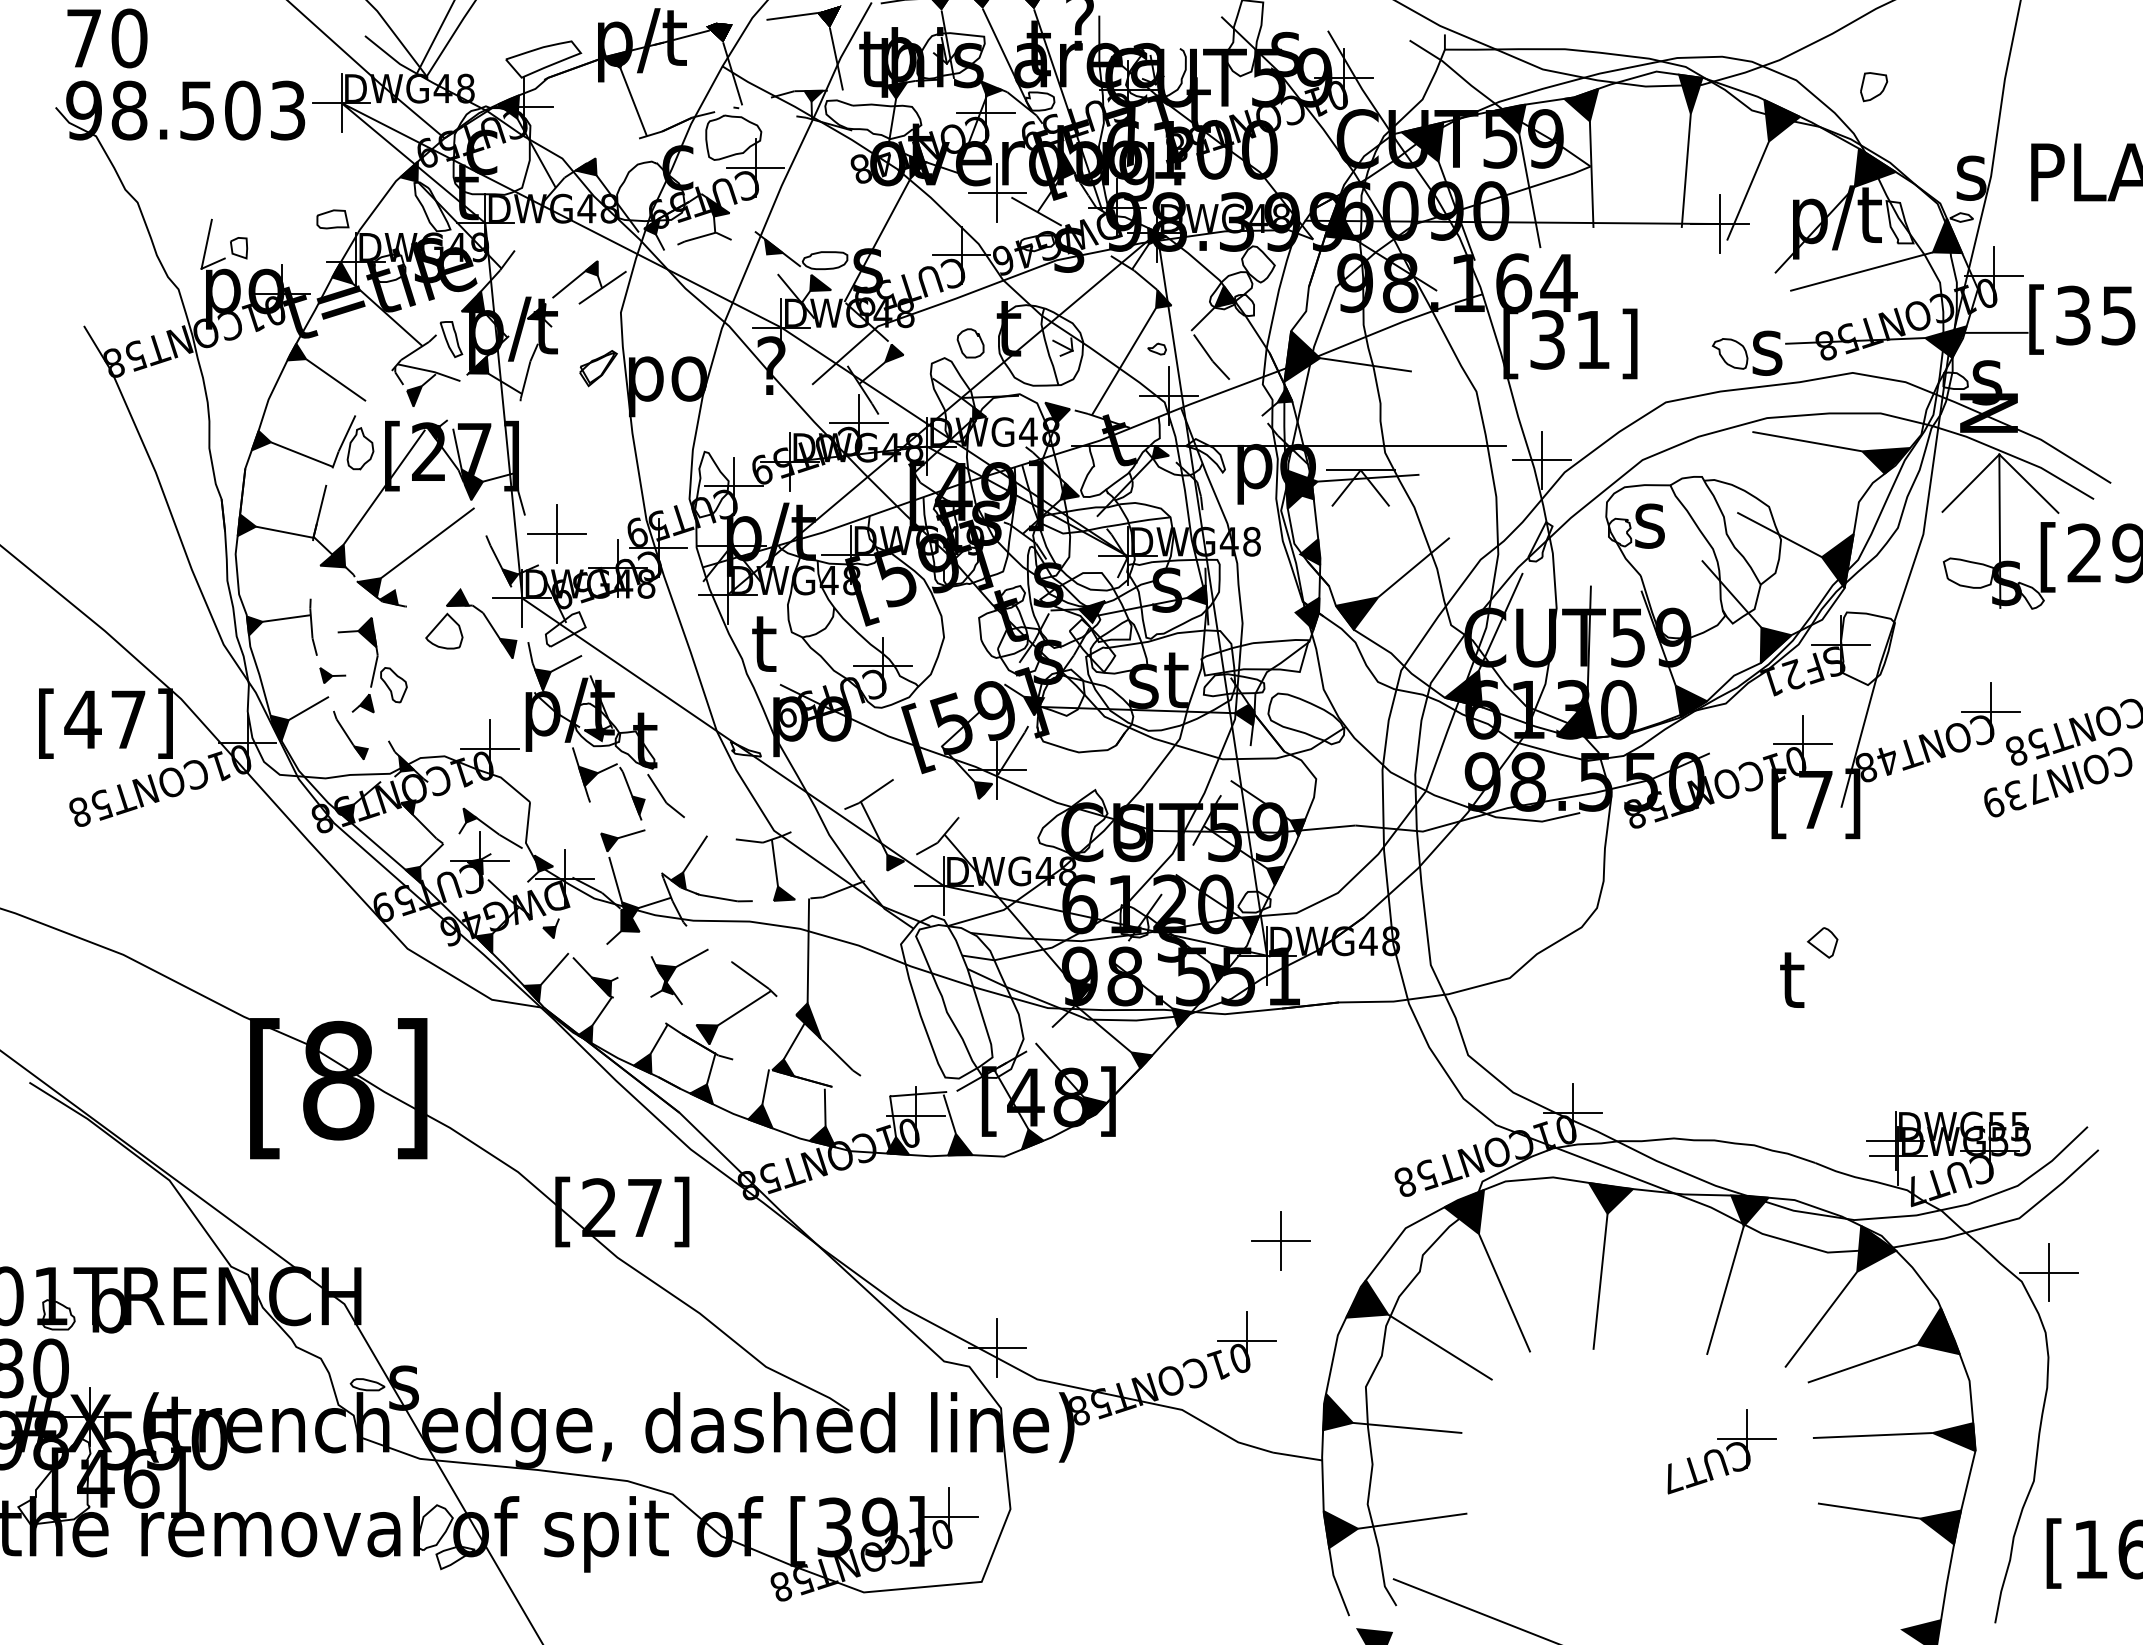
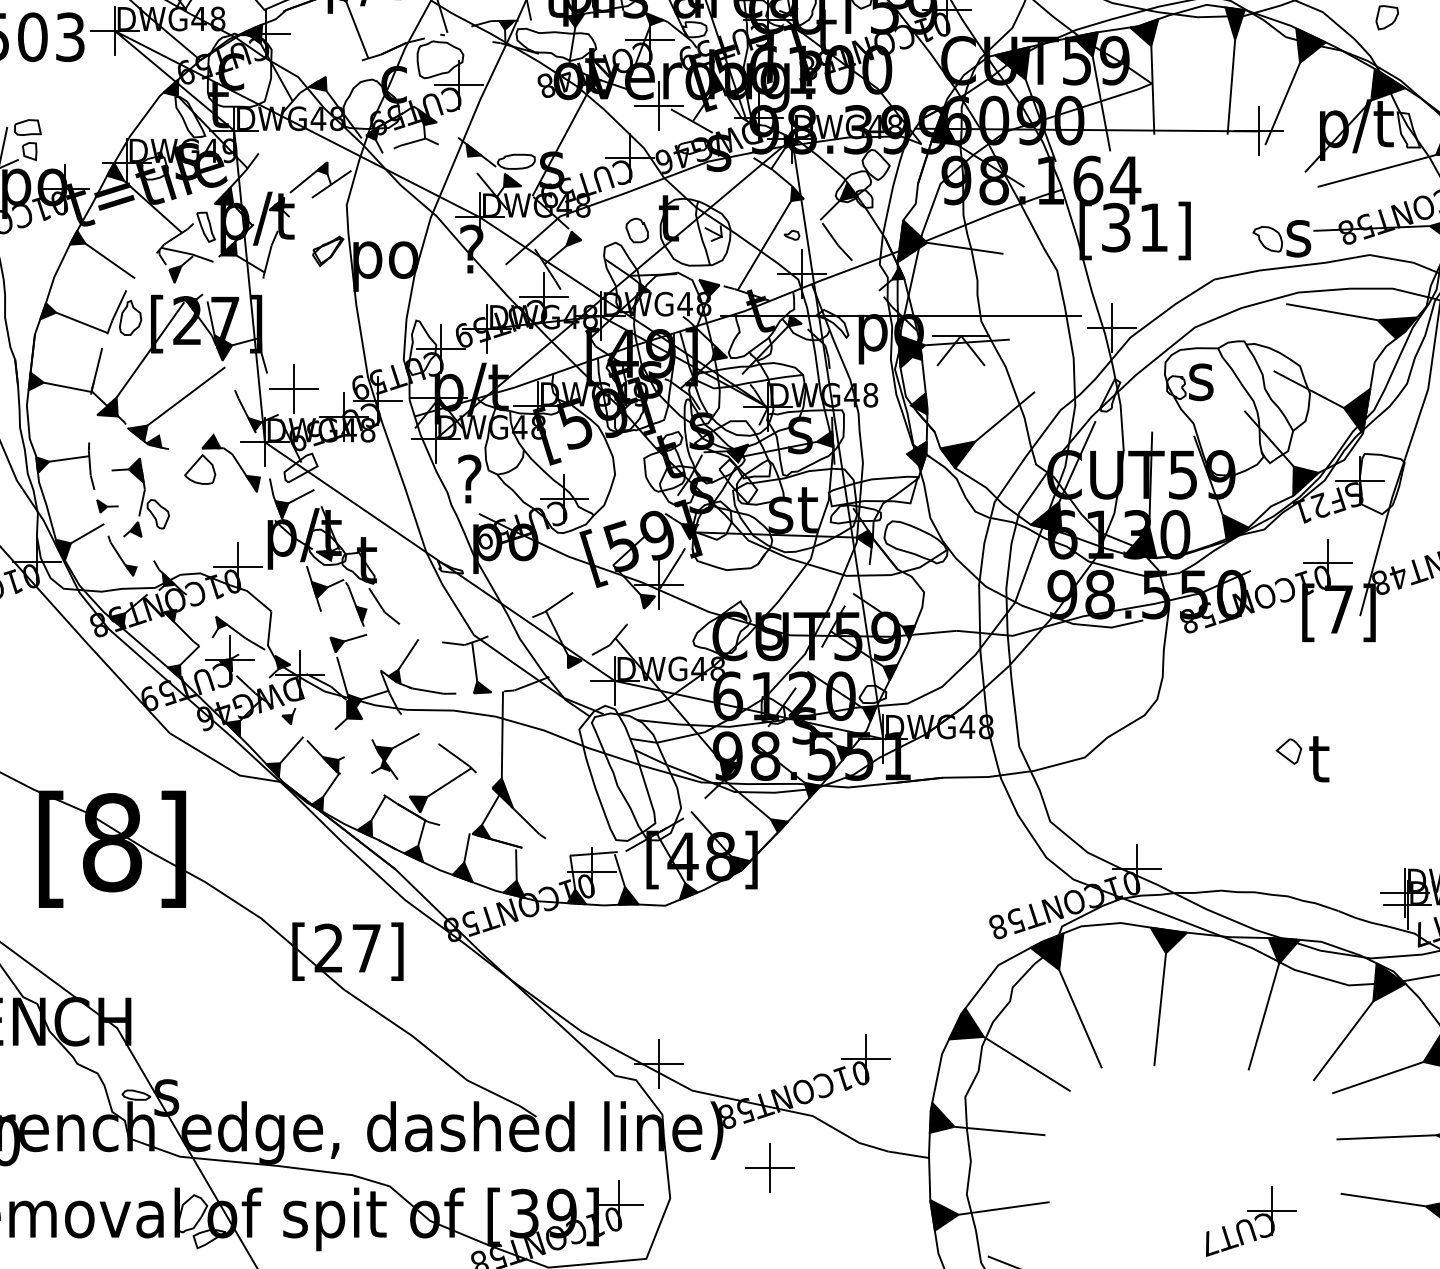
part: (332, 219) -> (27, 127), moved
text: (767, 642) -> (468, 478), t -> ?
part: (1822, 942) -> (1288, 751), moved
part: (1280, 1240) -> (769, 1167), moved
part: (1721, 1451) -> (1250, 1221), moved

